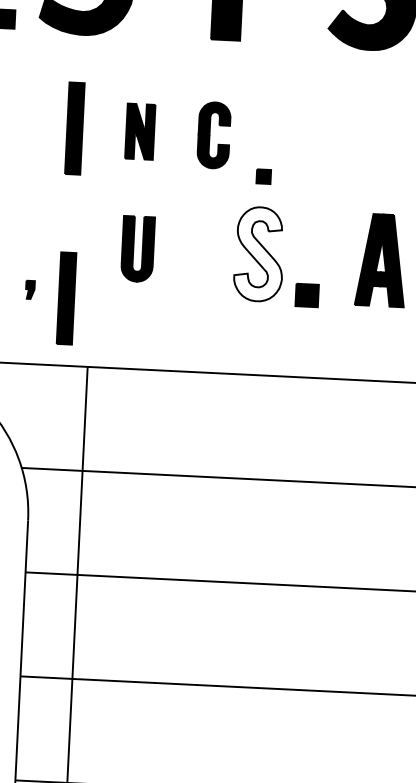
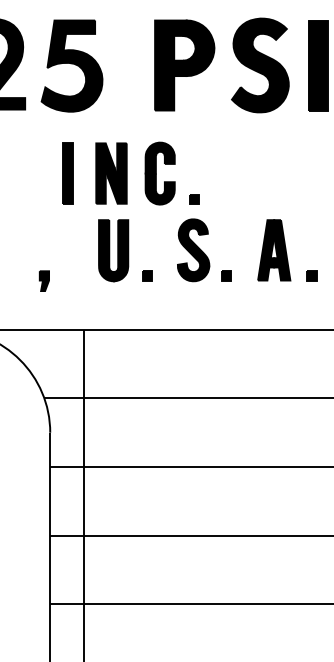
part: (140, 131) -> (111, 173), size x1.67
part: (213, 135) -> (159, 173), size x1.43
part: (137, 248) -> (113, 250), size x1.43
fill: (258, 254) -> (193, 250), added
part: (29, 288) -> (43, 280), size x1.67
part: (187, 289) -> (147, 275), added
part: (307, 294) -> (226, 275), size x0.62
part: (65, 298) -> (67, 285), removed

